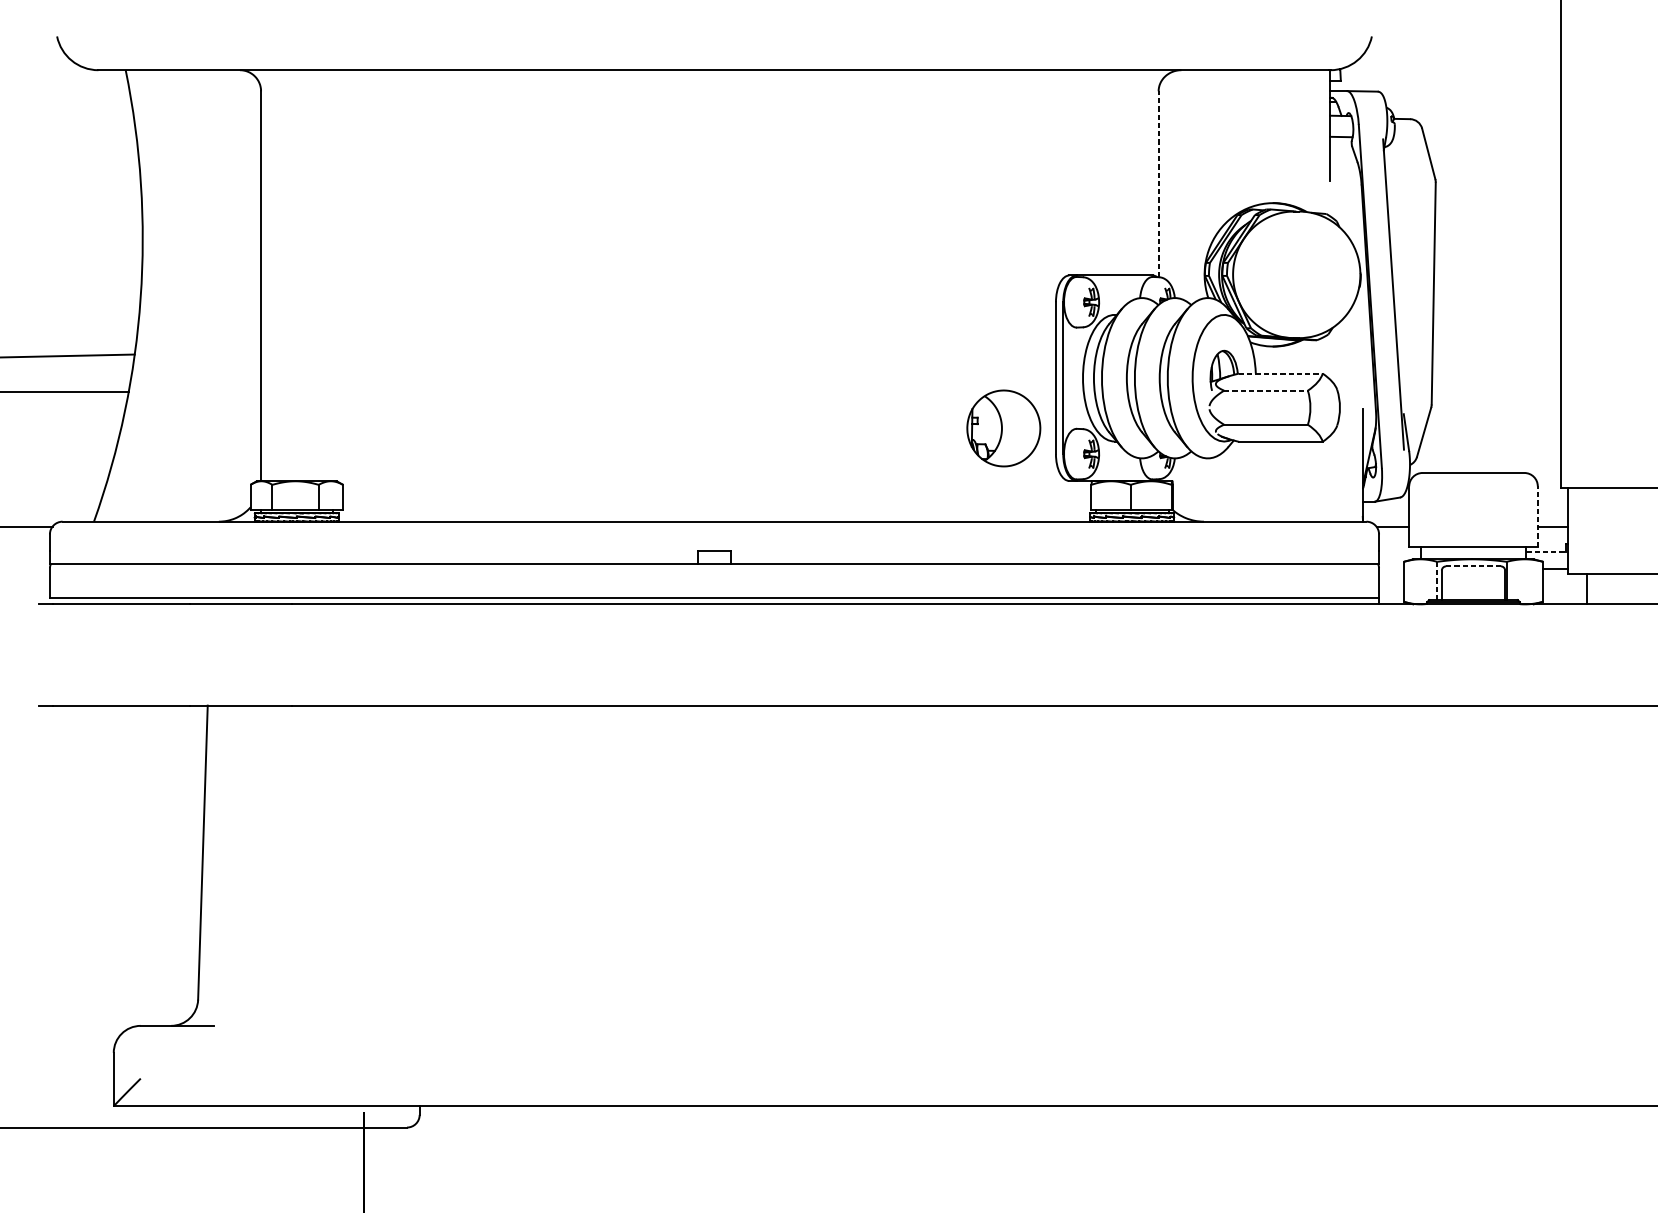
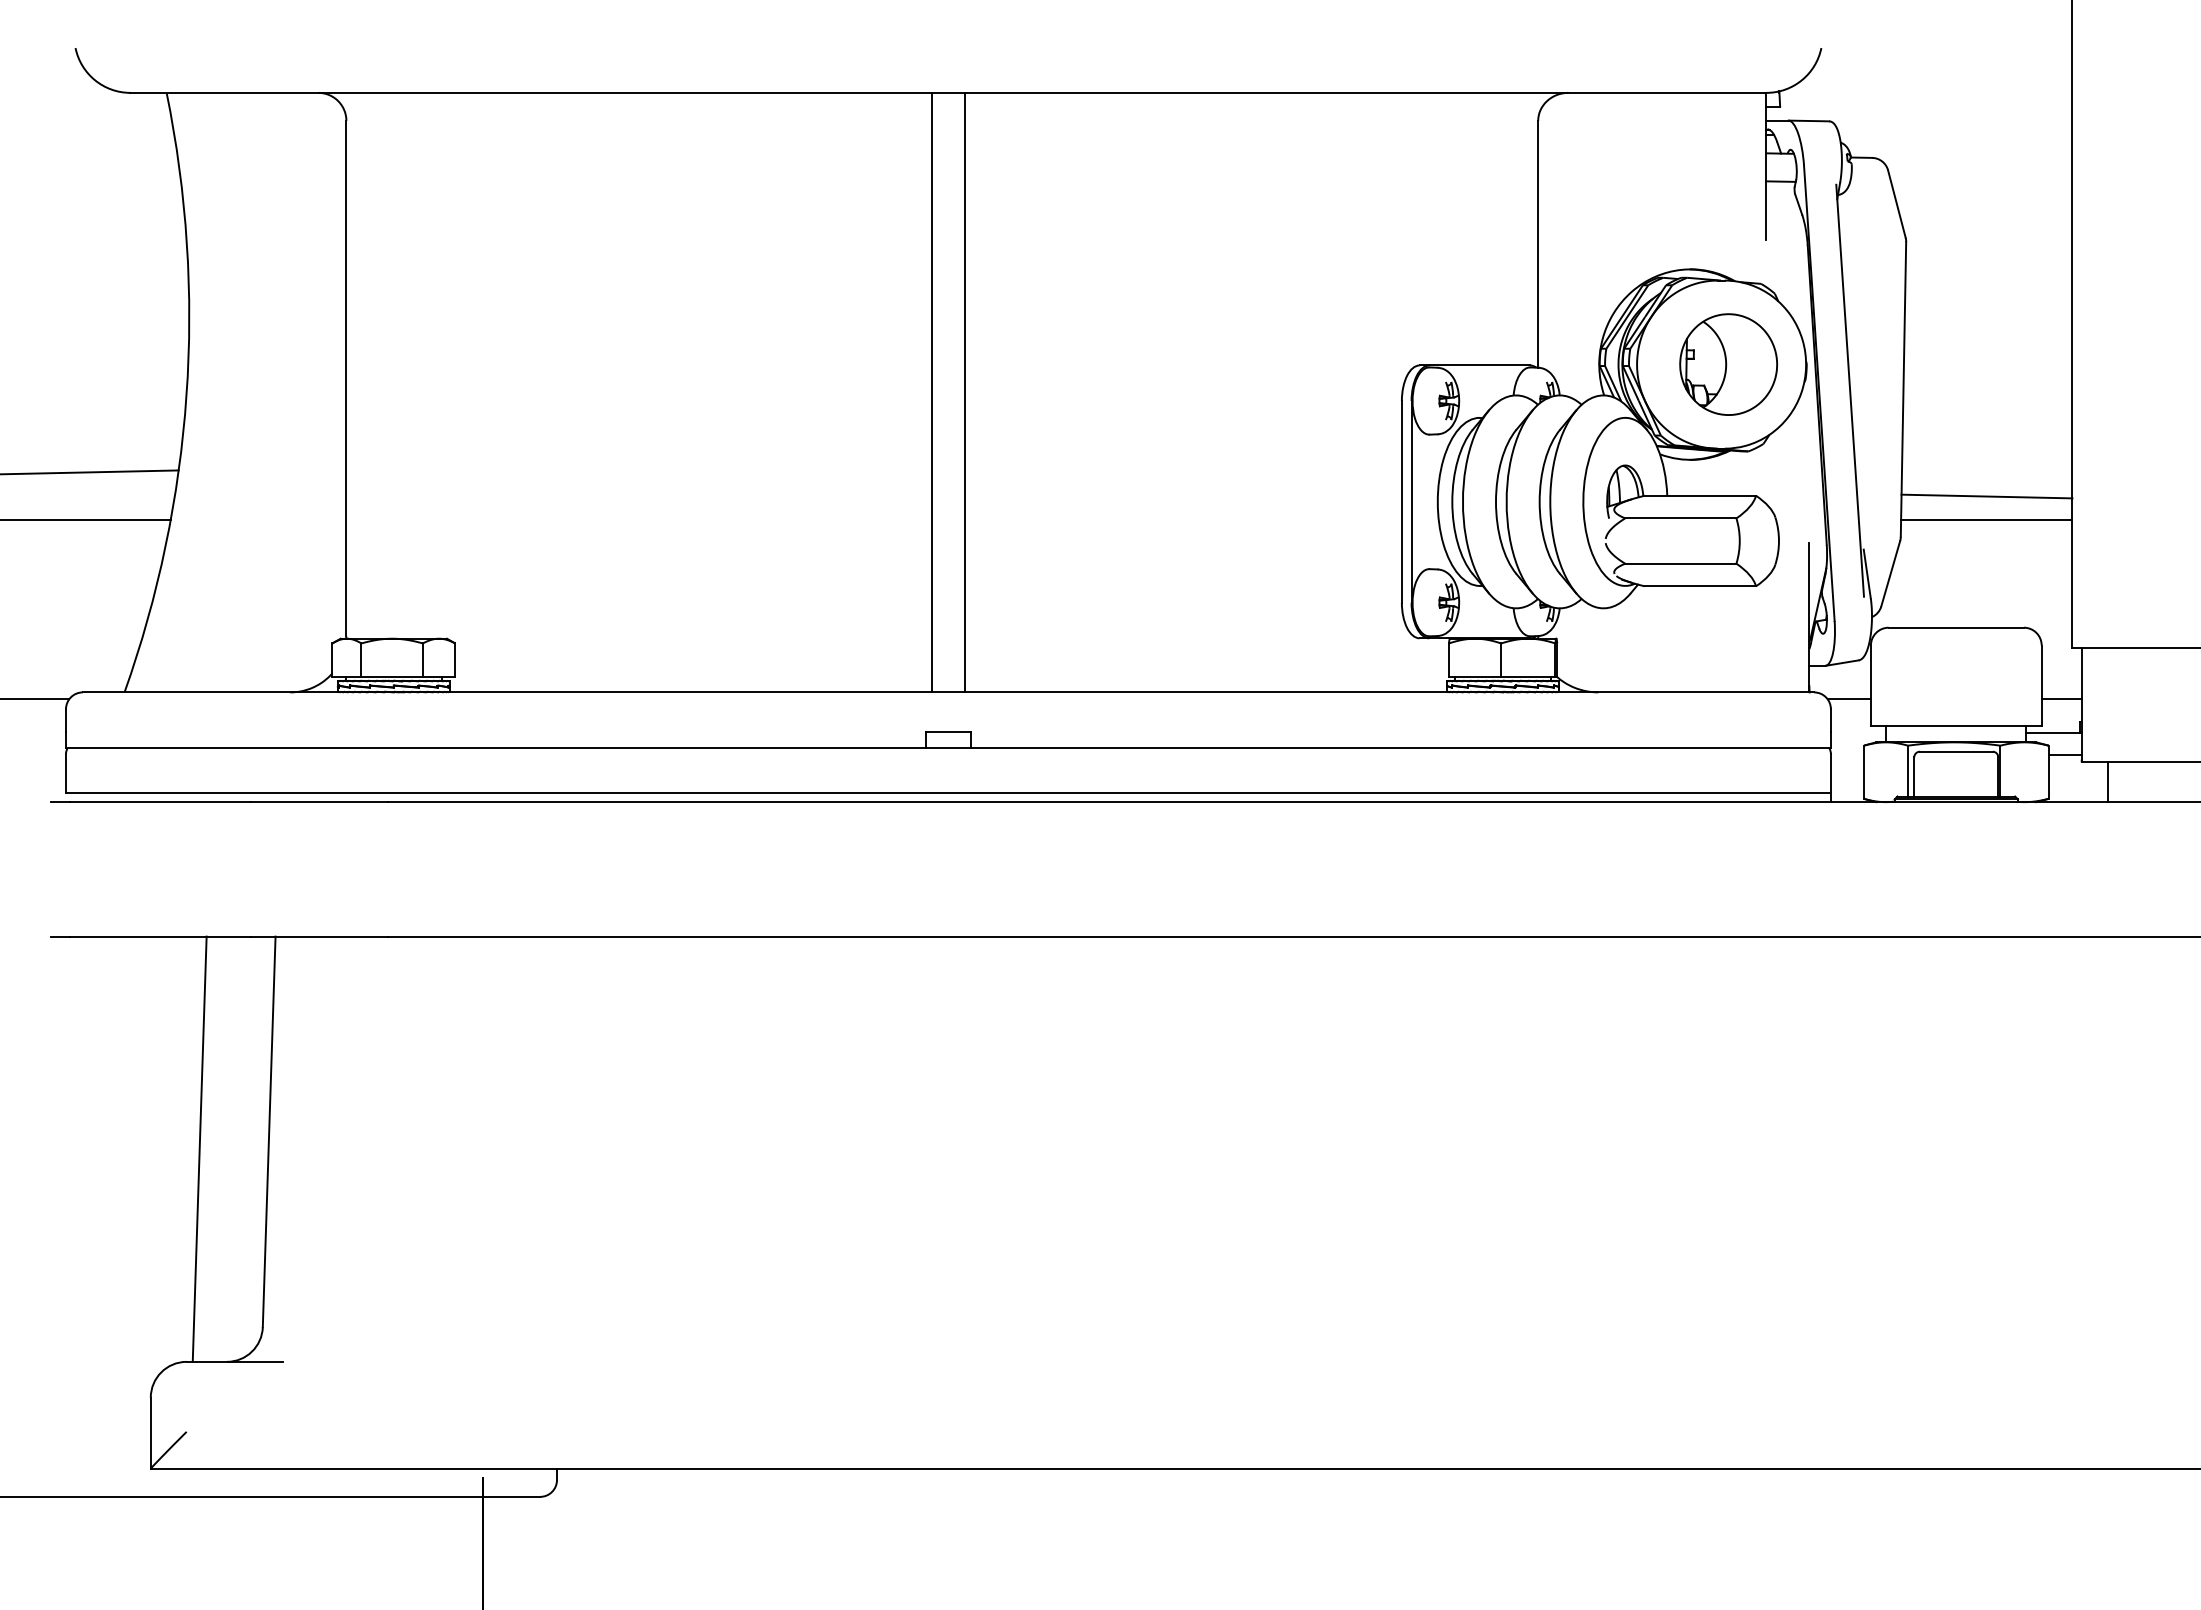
line: (1158, 183) -> (1538, 243), dashed -> solid
line: (701, 295) -> (931, 392), added
line: (727, 295) -> (965, 392), added
line: (1280, 373) -> (1700, 495), dashed -> solid
line: (1496, 374) -> (1986, 496), added
line: (1265, 390) -> (1680, 518), dashed -> solid
line: (1496, 391) -> (1986, 519), added
part: (1003, 428) -> (1728, 364), moved
line: (1537, 516) -> (2041, 685), dashed -> solid
line: (1547, 551) -> (2054, 732), dashed -> solid
line: (1472, 566) -> (1955, 751), dashed -> solid
line: (1437, 581) -> (1908, 771), dashed -> solid
line: (150, 865) -> (199, 1148), added

